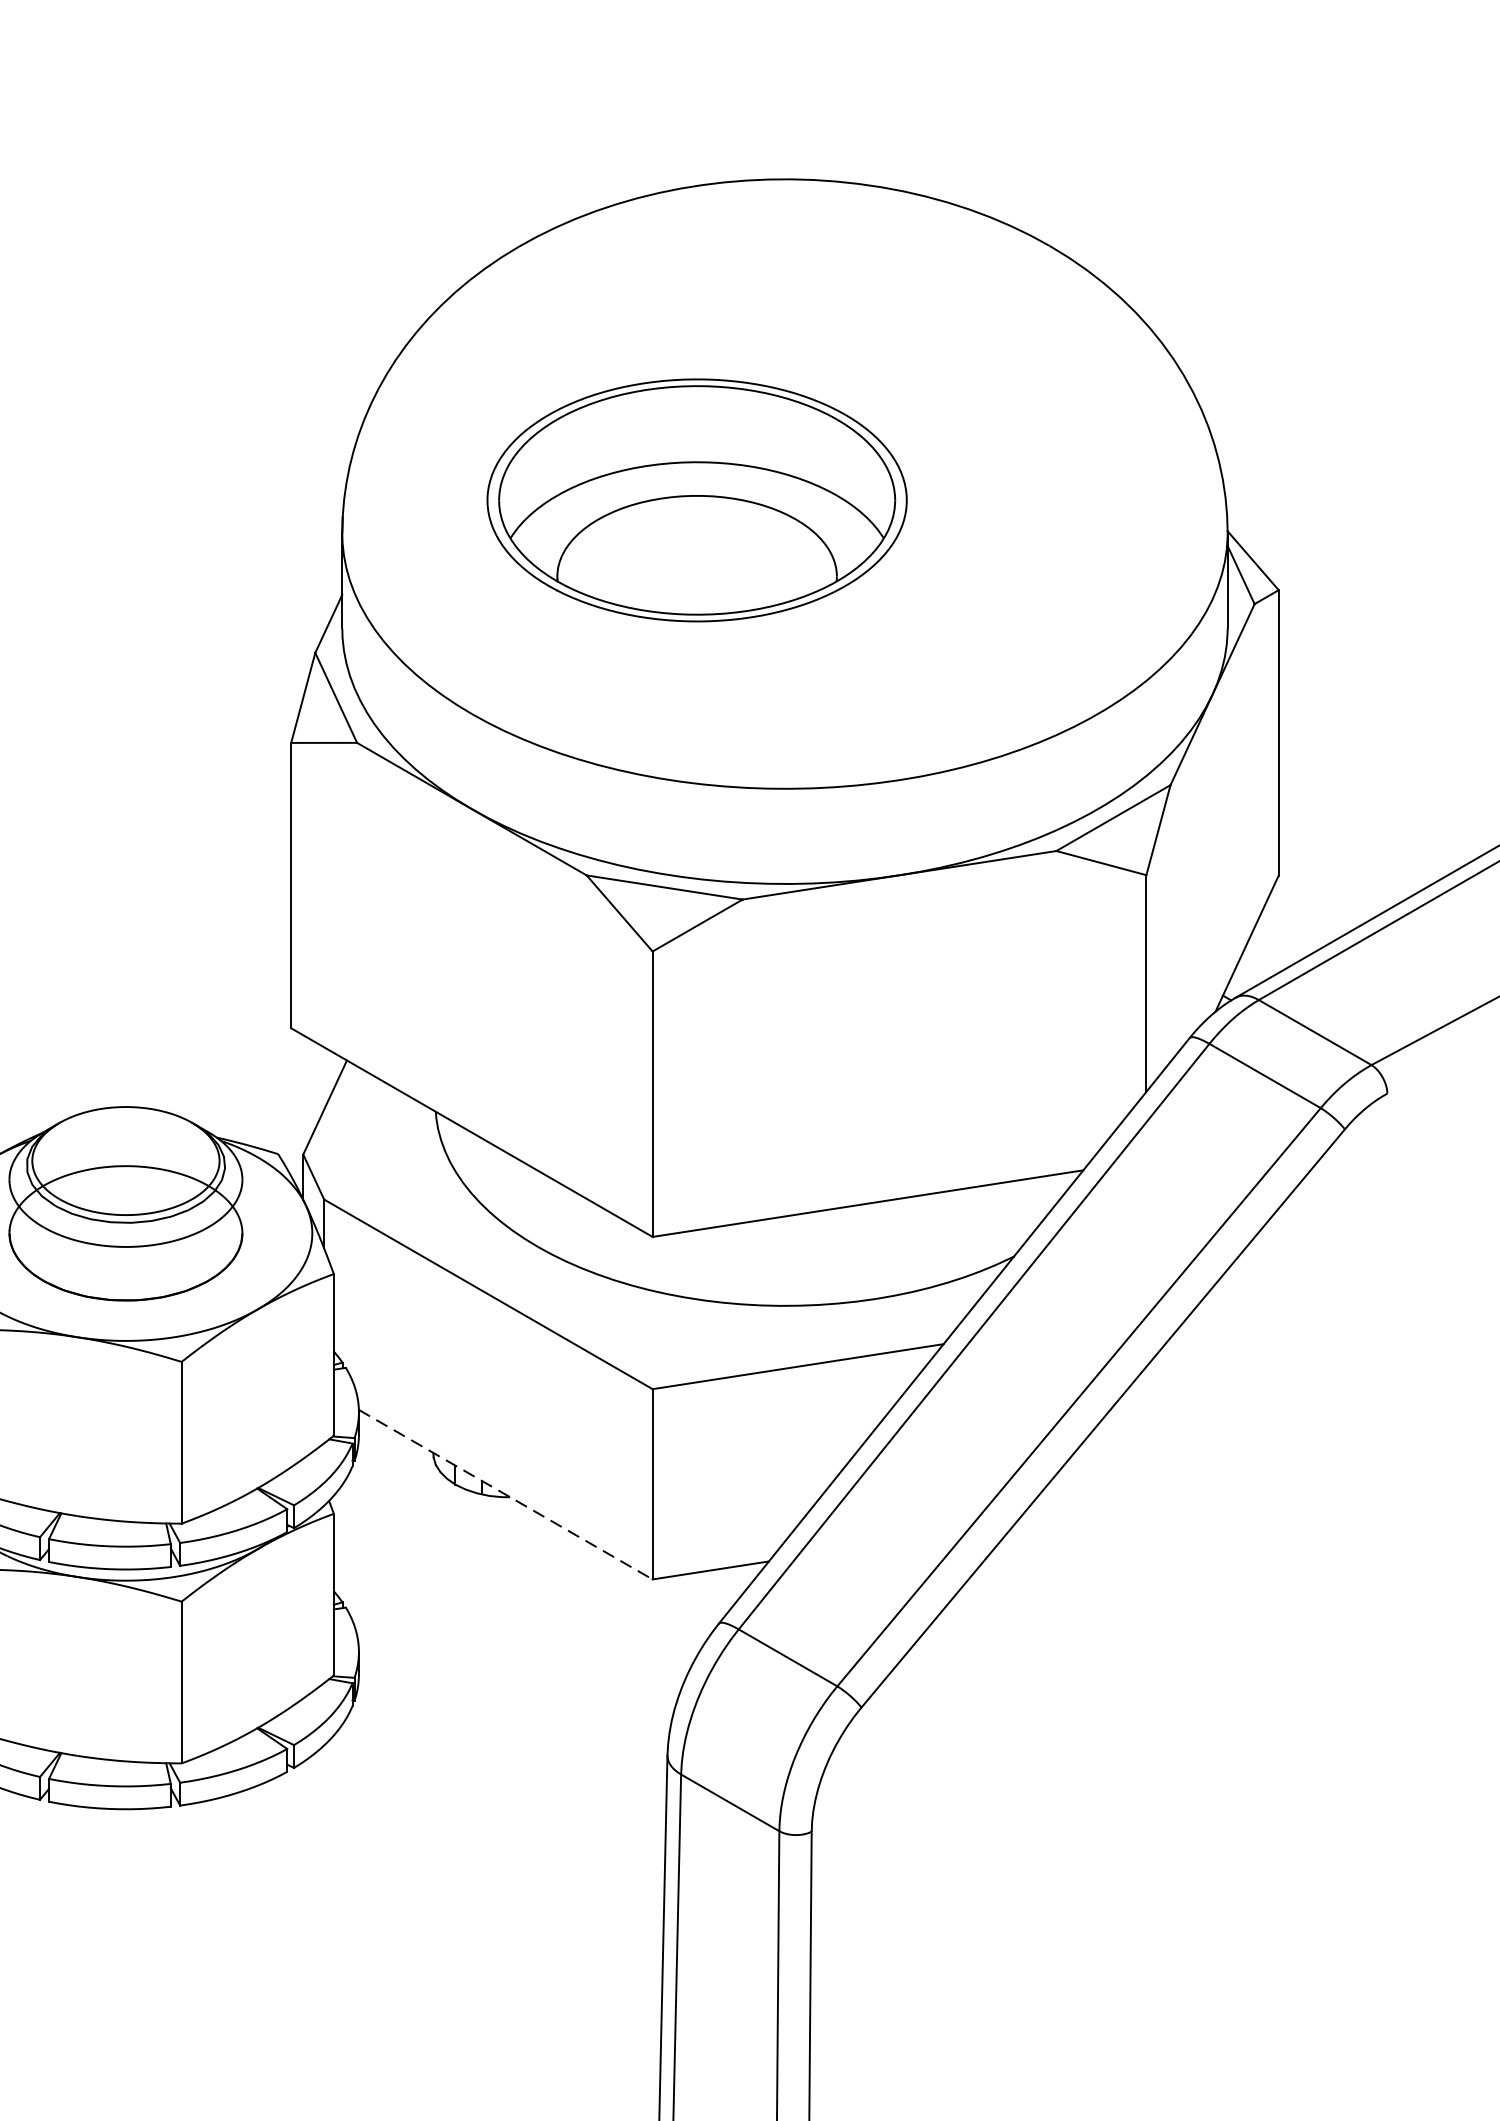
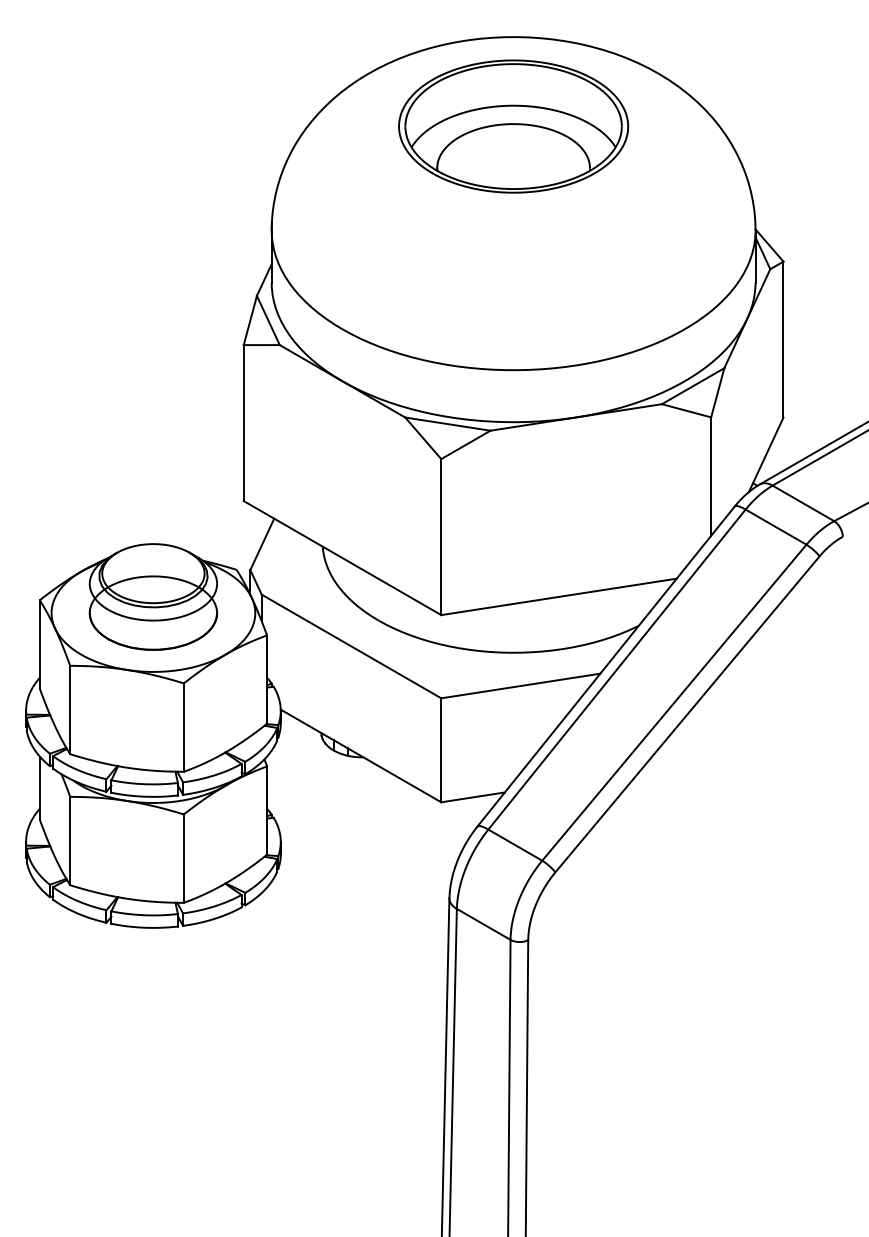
part: (696, 500) -> (513, 126), moved
line: (506, 1493) -> (361, 755), dashed -> solid

